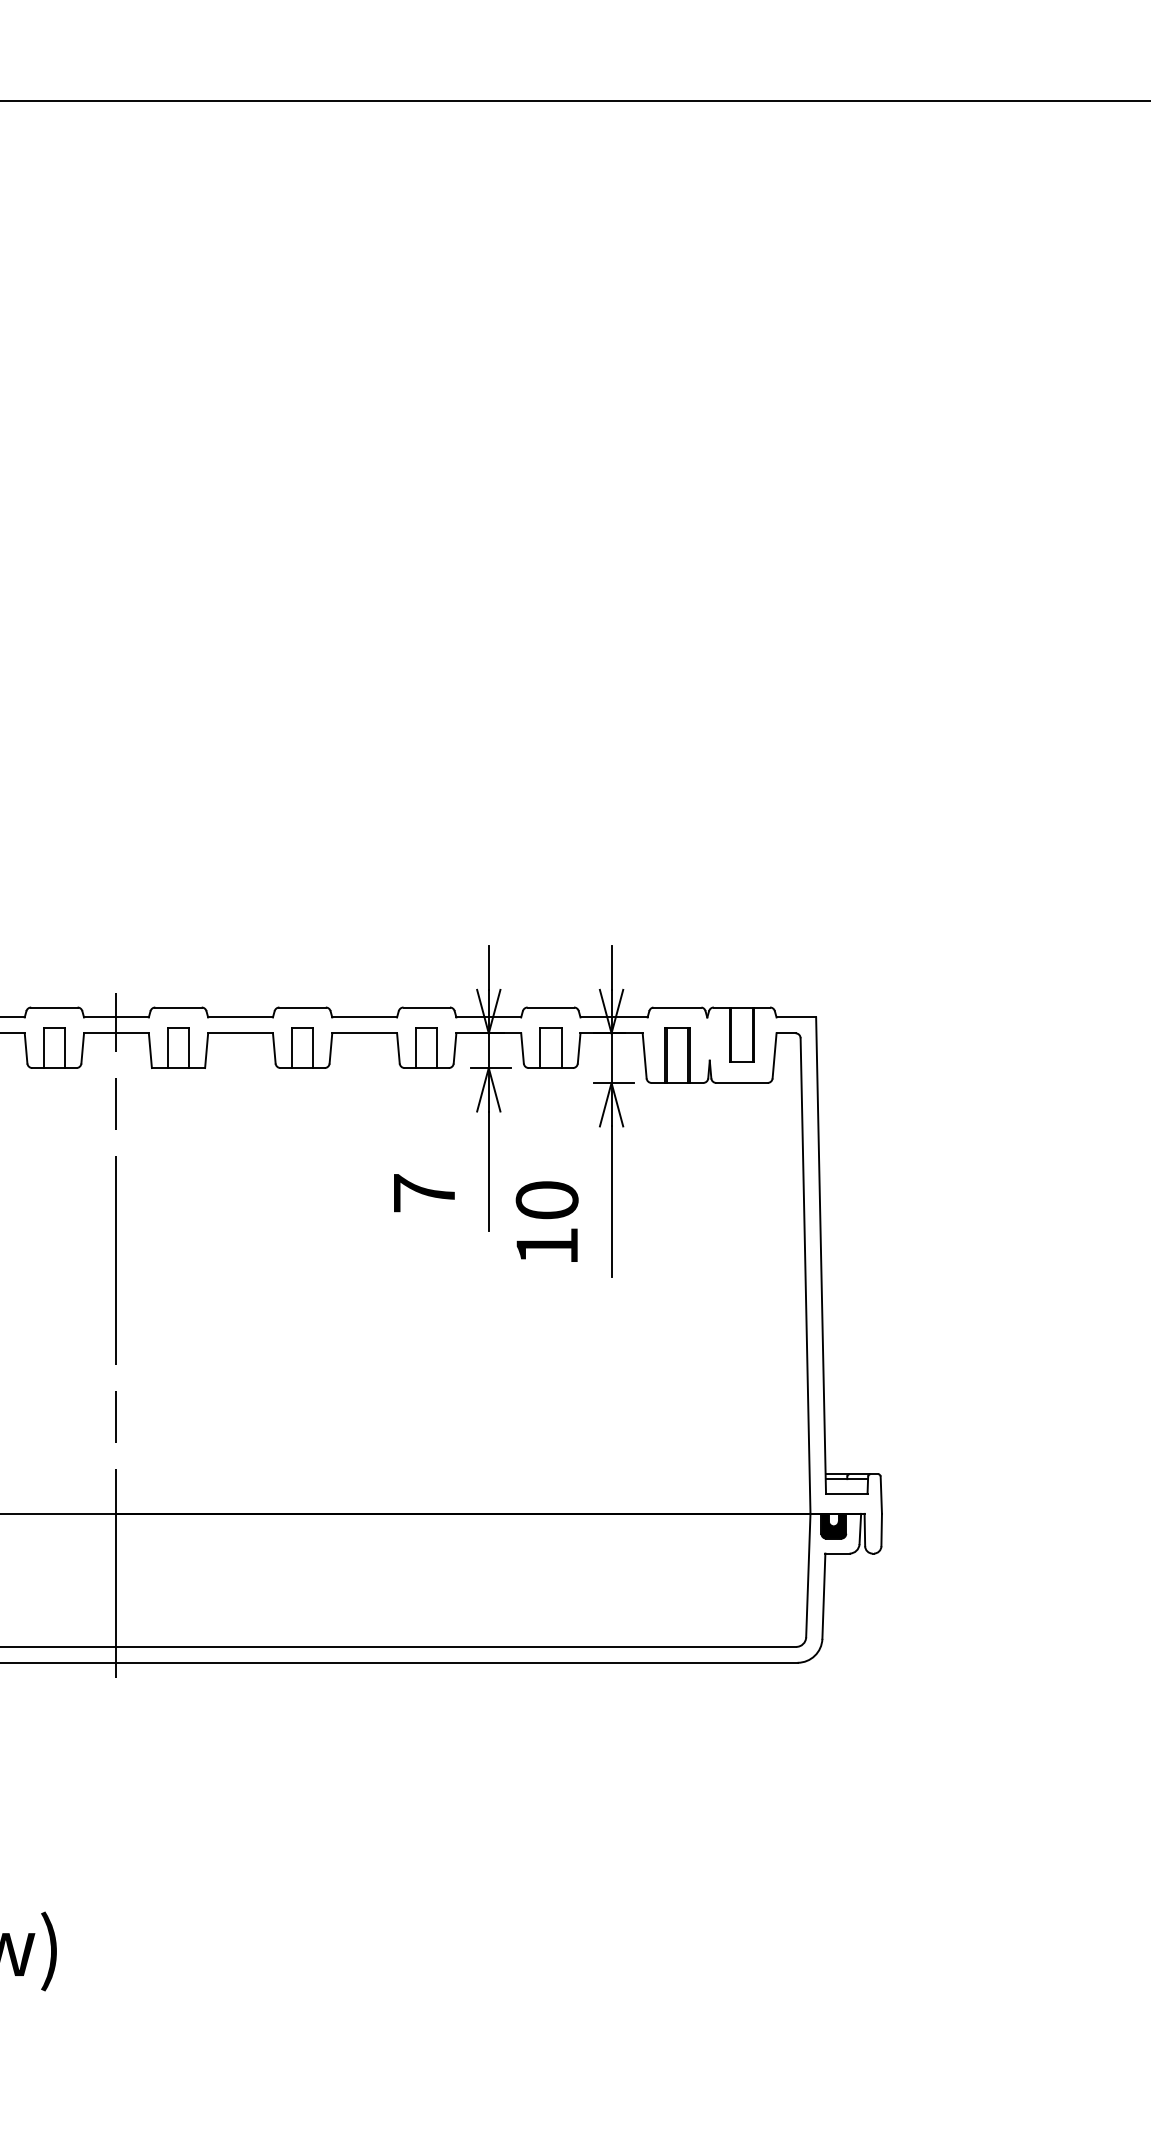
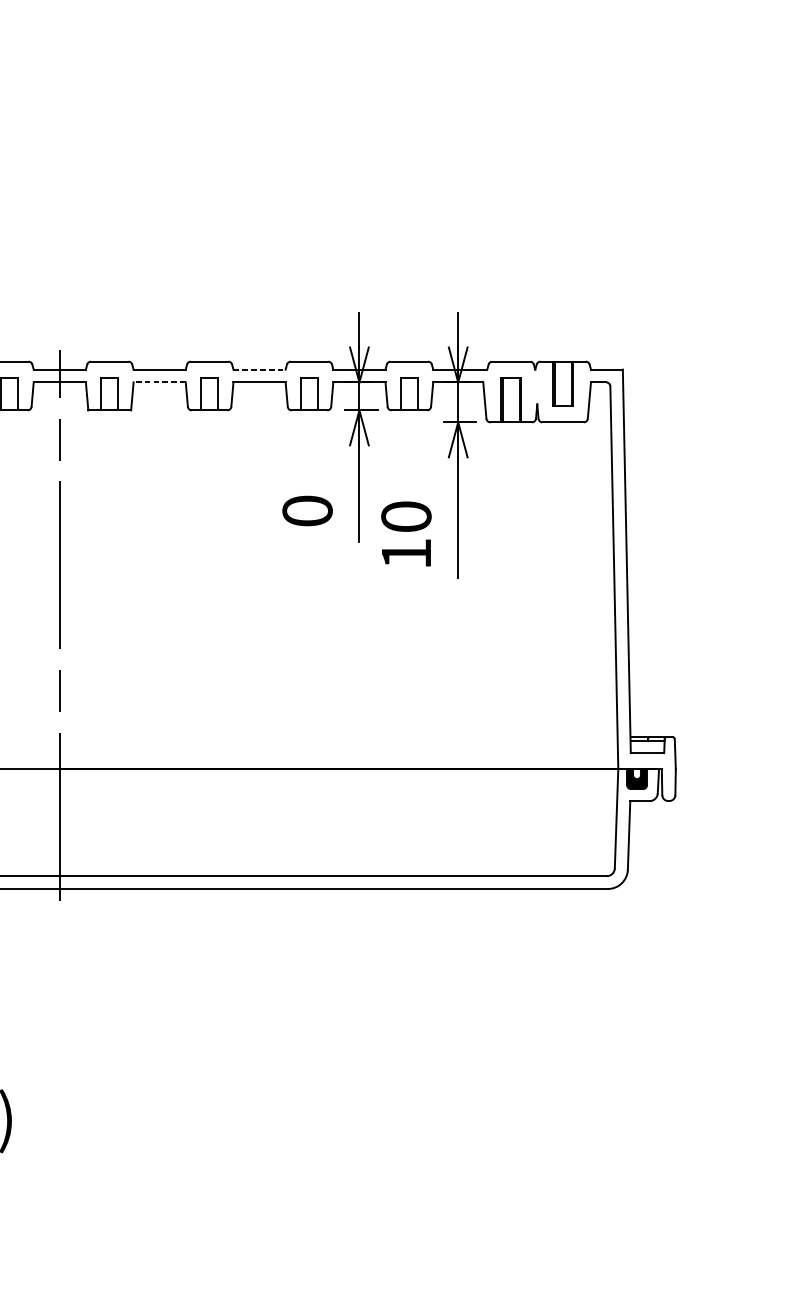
line: (365, 1017) -> (260, 369), solid -> dashed
line: (240, 1033) -> (159, 382), solid -> dashed
text: (424, 1193) -> (307, 511), 7 -> 0

